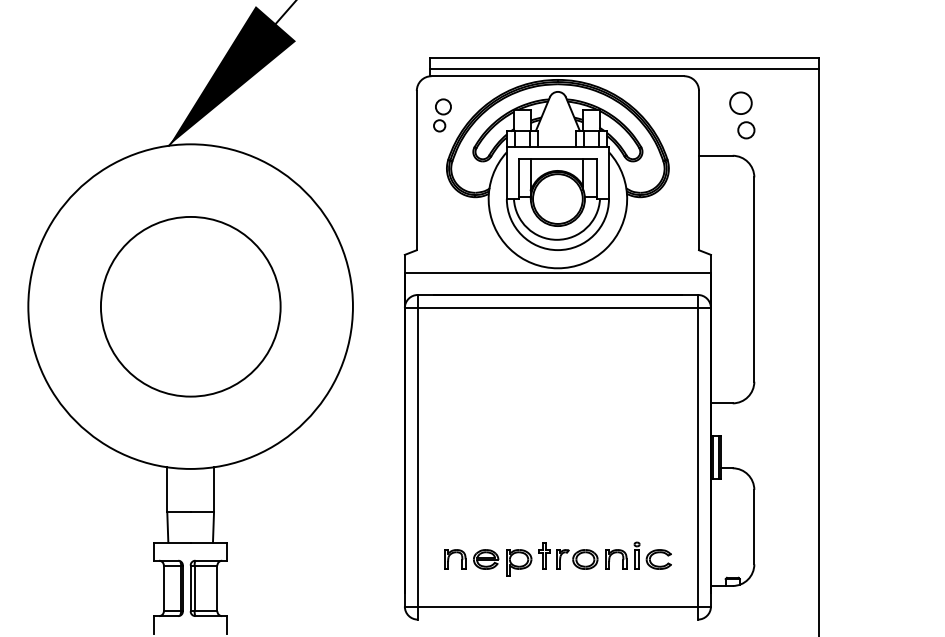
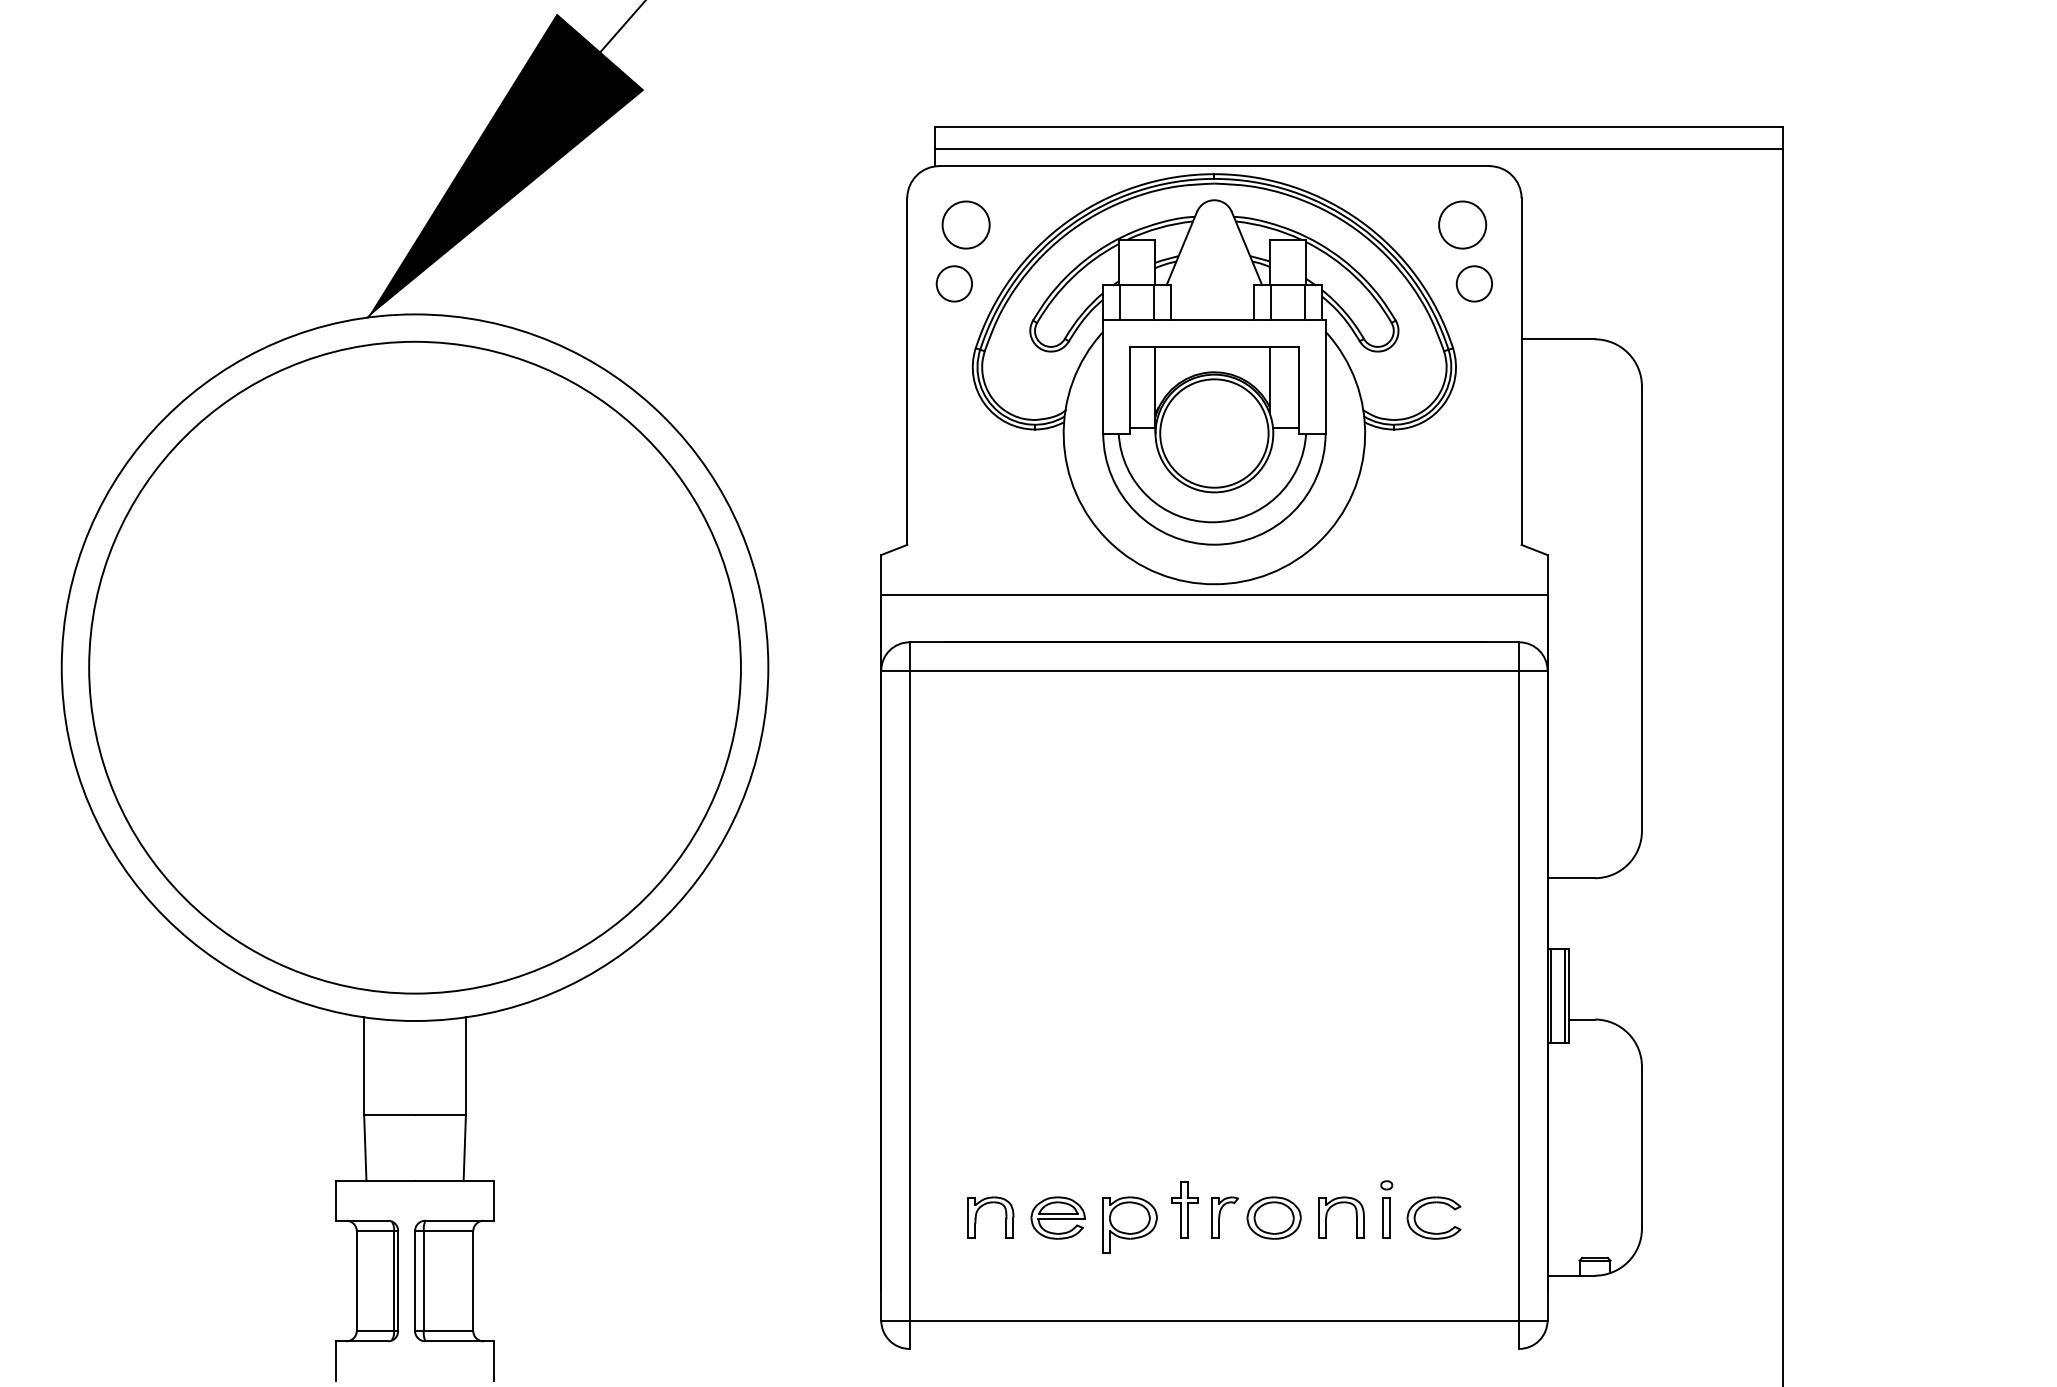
part: (442, 115) -> (963, 251), size x1.43
part: (742, 115) -> (1465, 251), moved
circle: (190, 306) -> (414, 667), size x1.67

